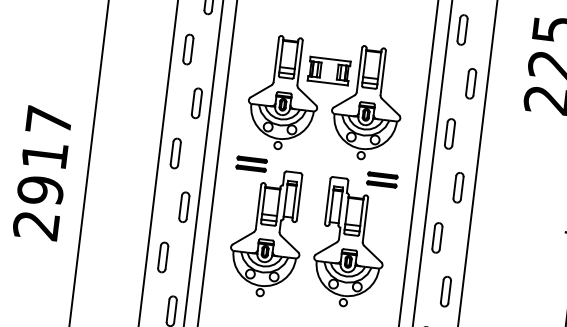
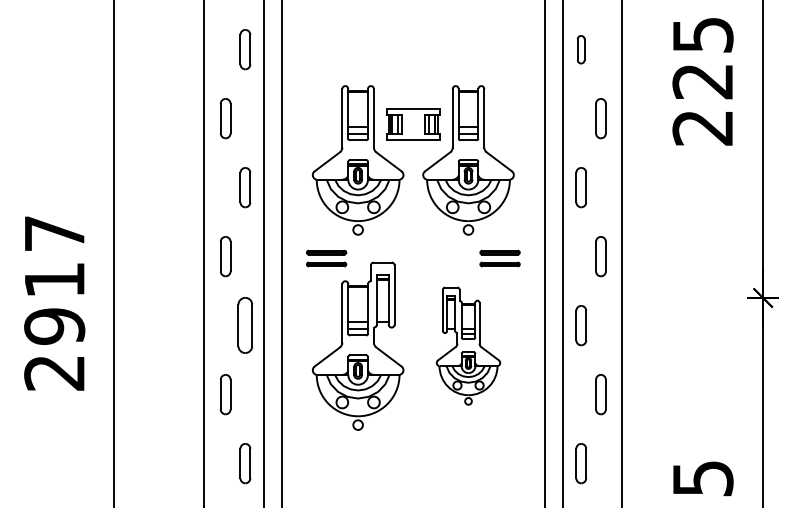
part: (462, 29) -> (580, 49), size x0.7
part: (184, 207) -> (245, 325), size x1.4
part: (350, 242) -> (468, 345), size x0.7

